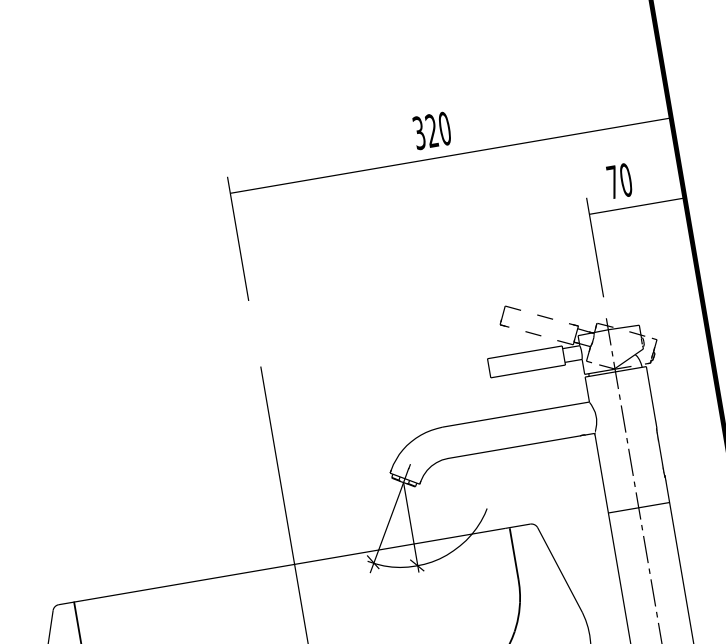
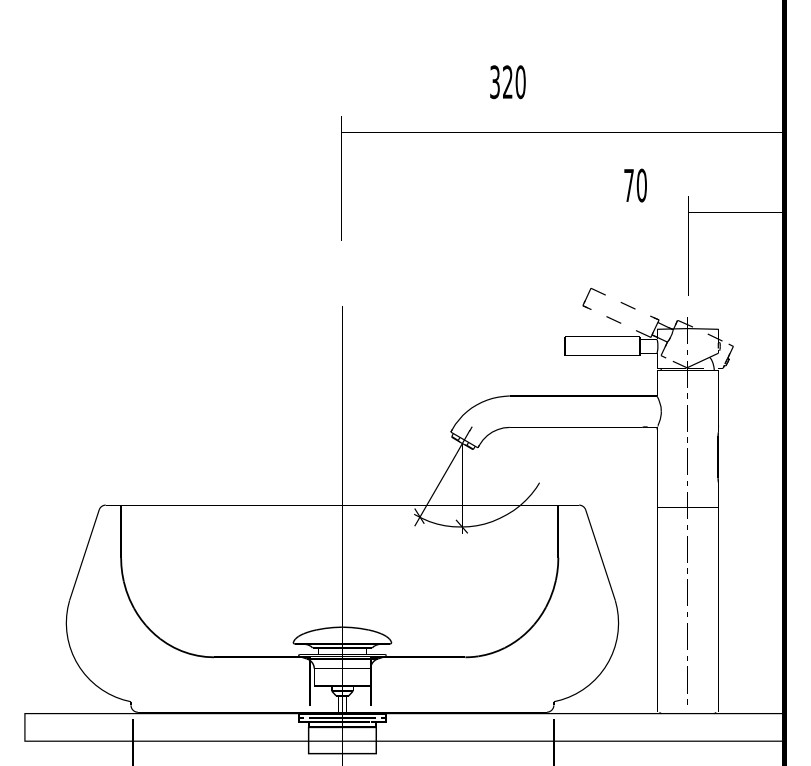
text: (431, 131) -> (507, 82), moved
text: (619, 181) -> (635, 185), moved

